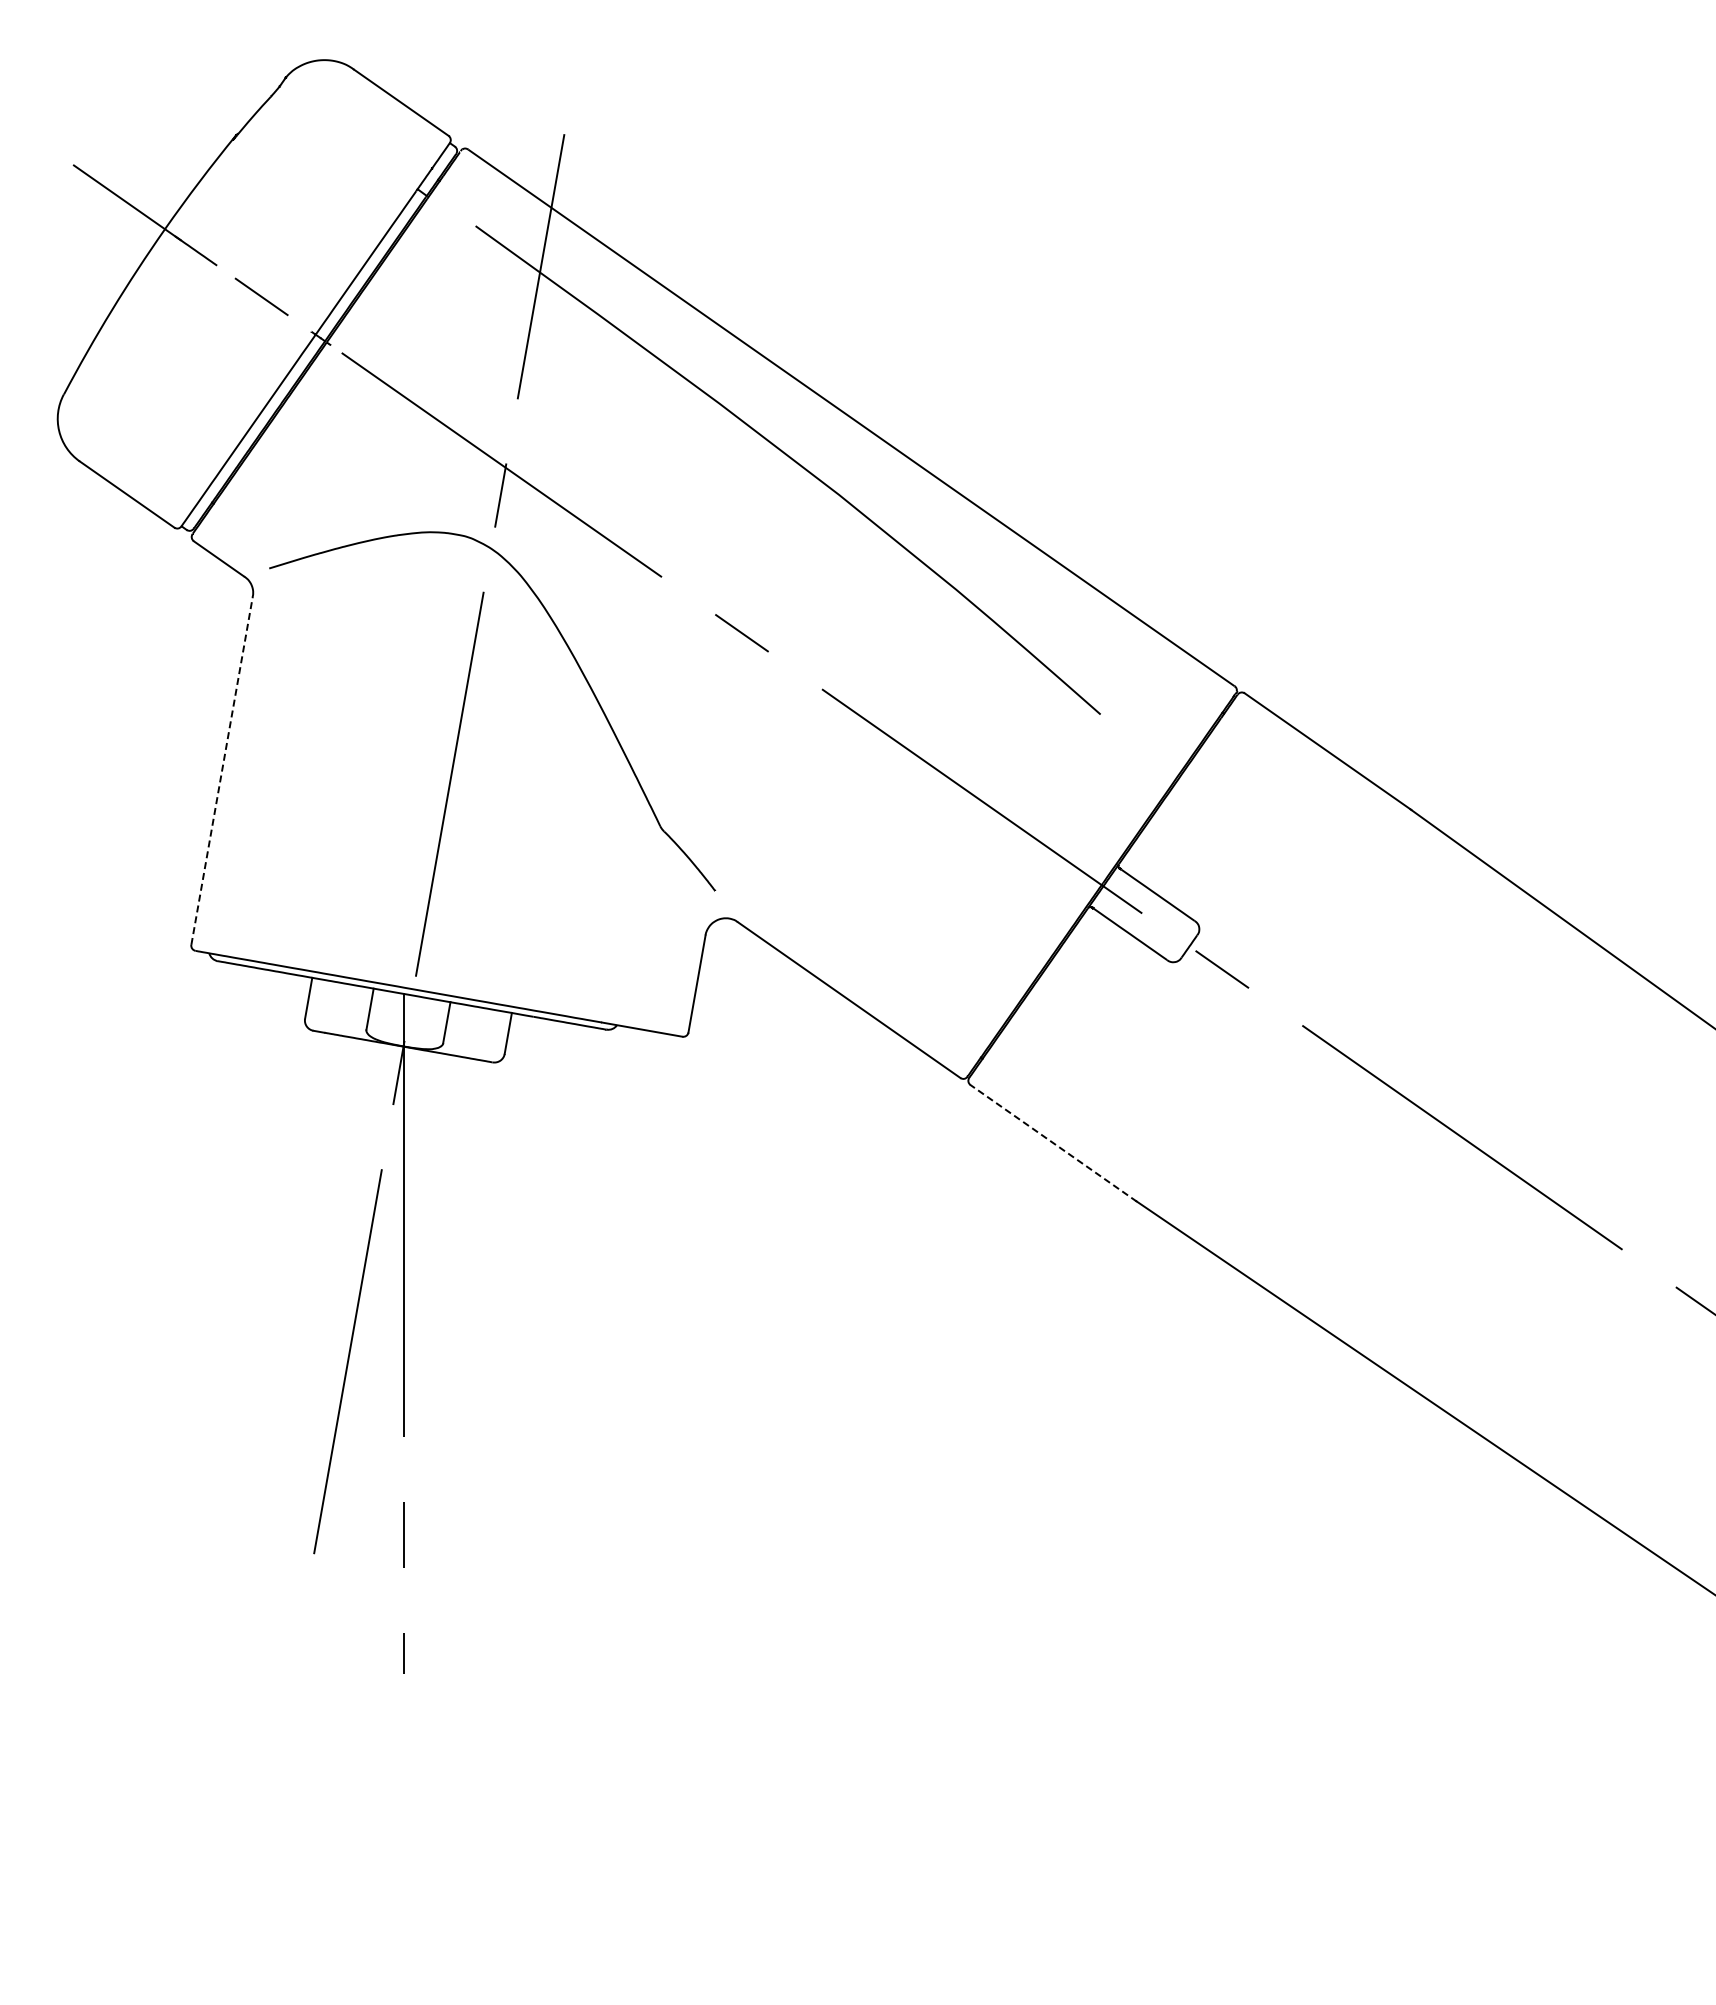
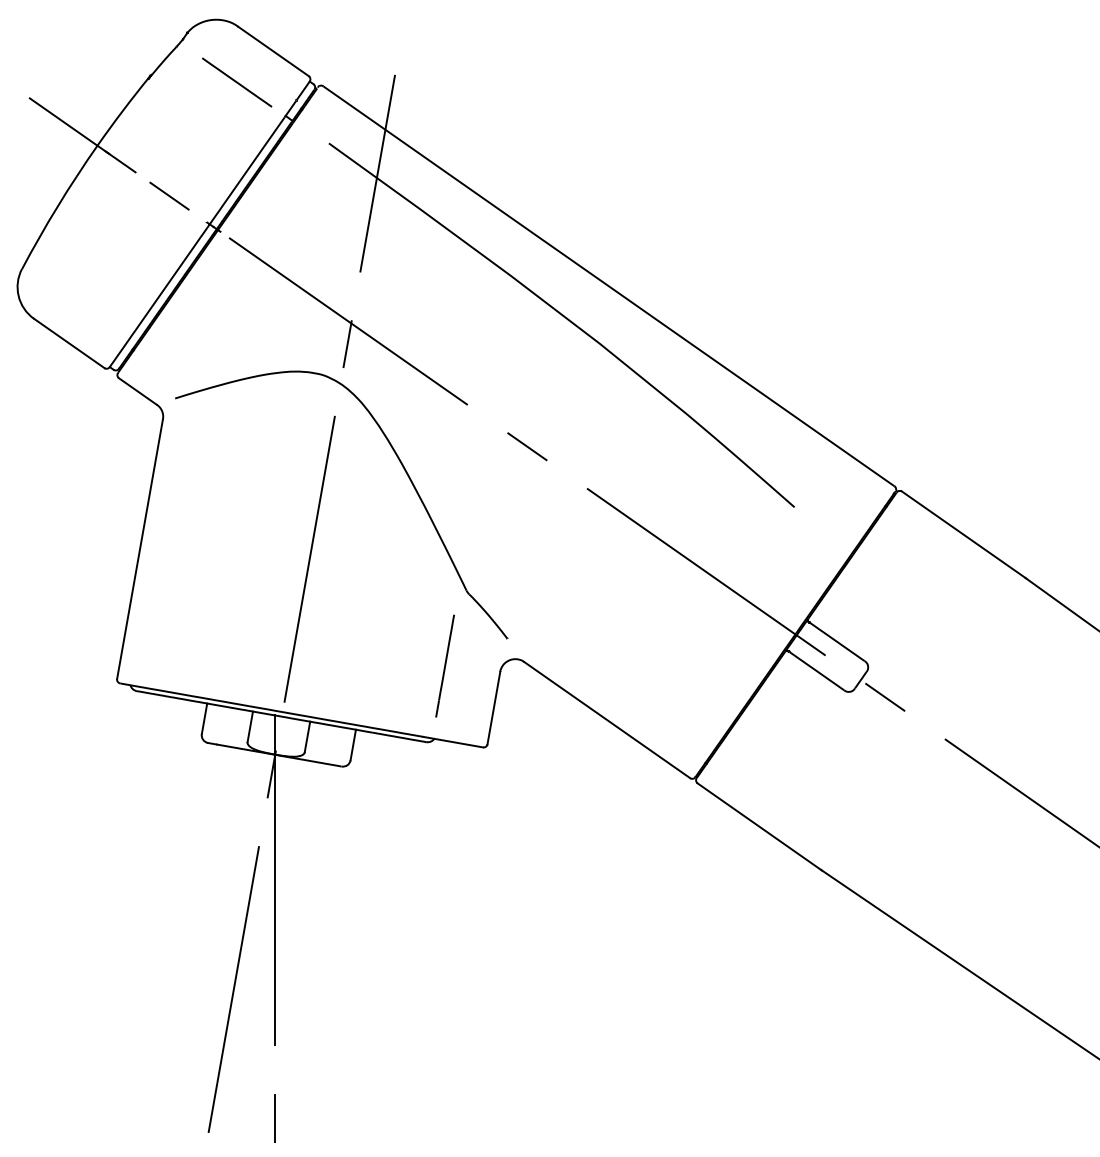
line: (352, 144) -> (237, 82), added
line: (222, 770) -> (140, 549), dashed -> solid
line: (631, 927) -> (445, 666), added
line: (1053, 1143) -> (759, 826), dashed -> solid

